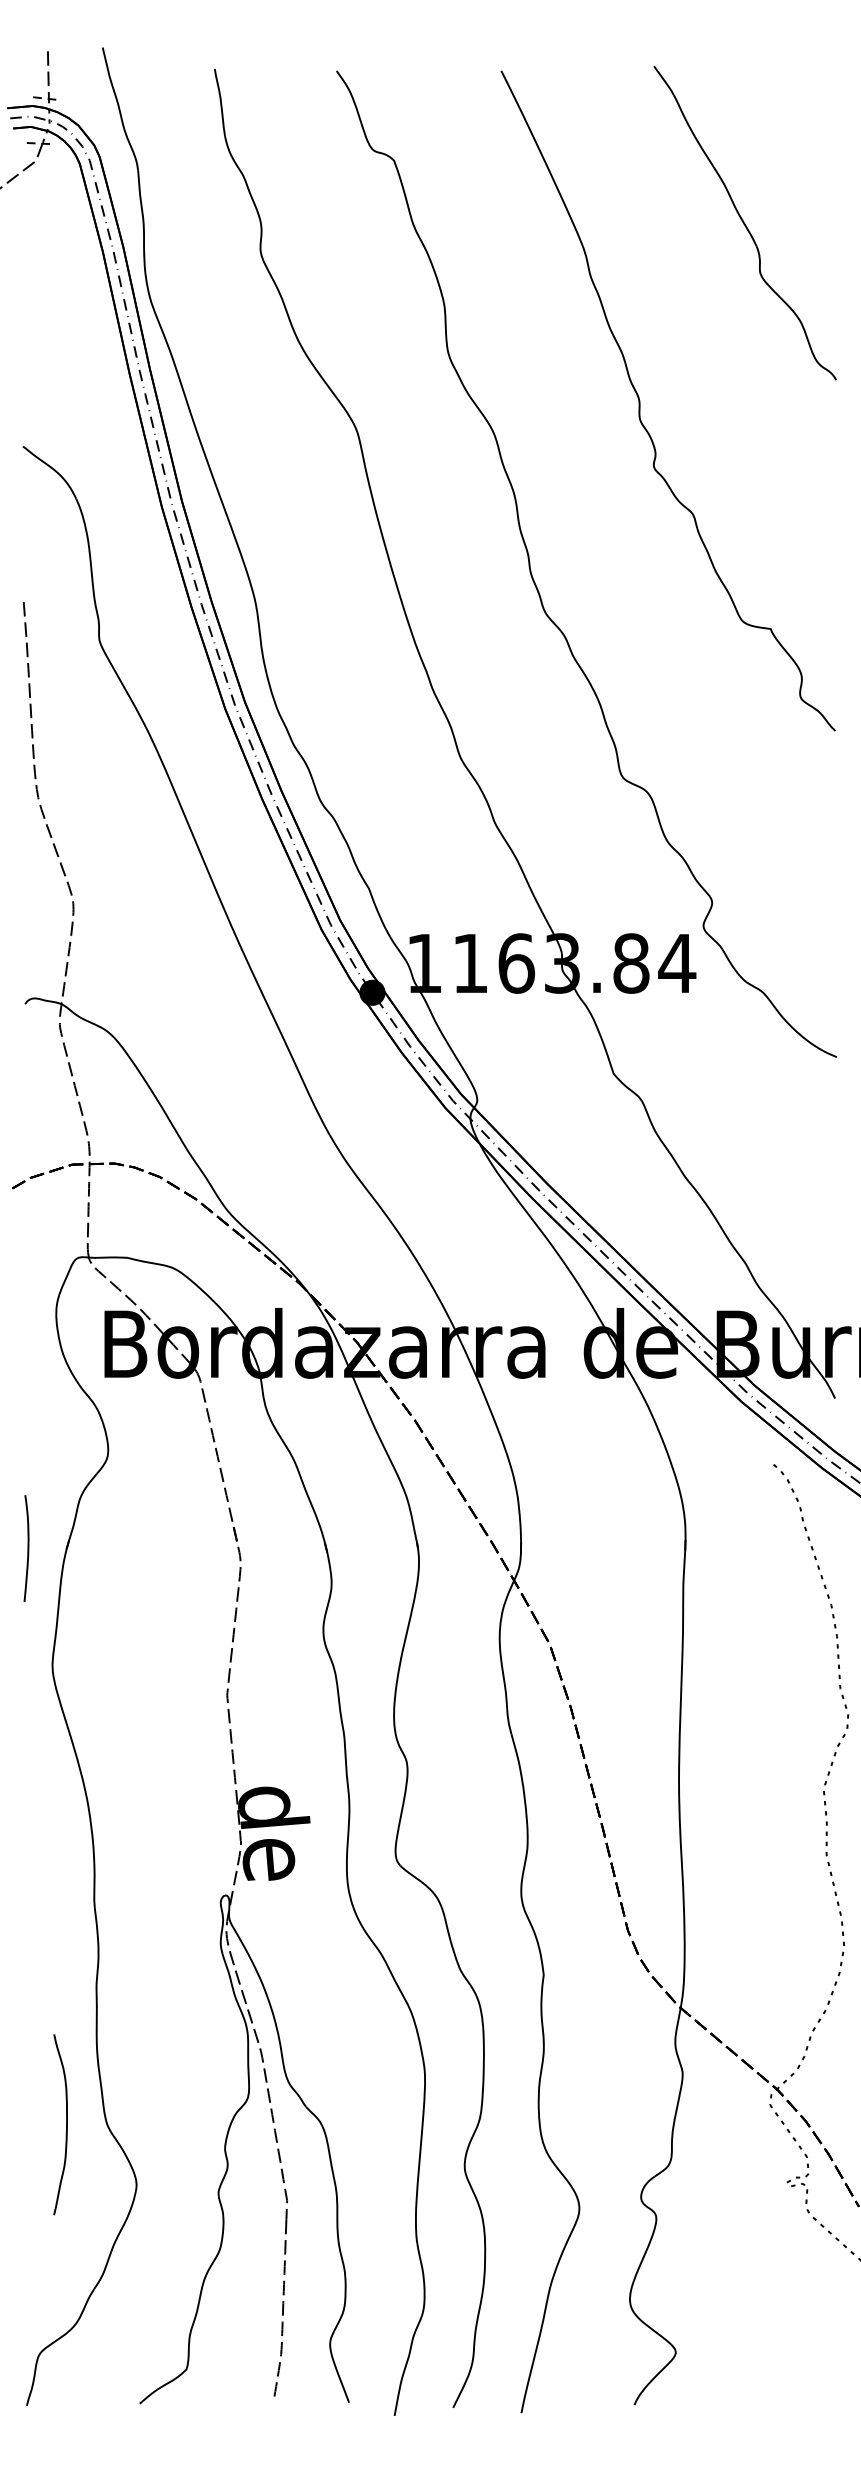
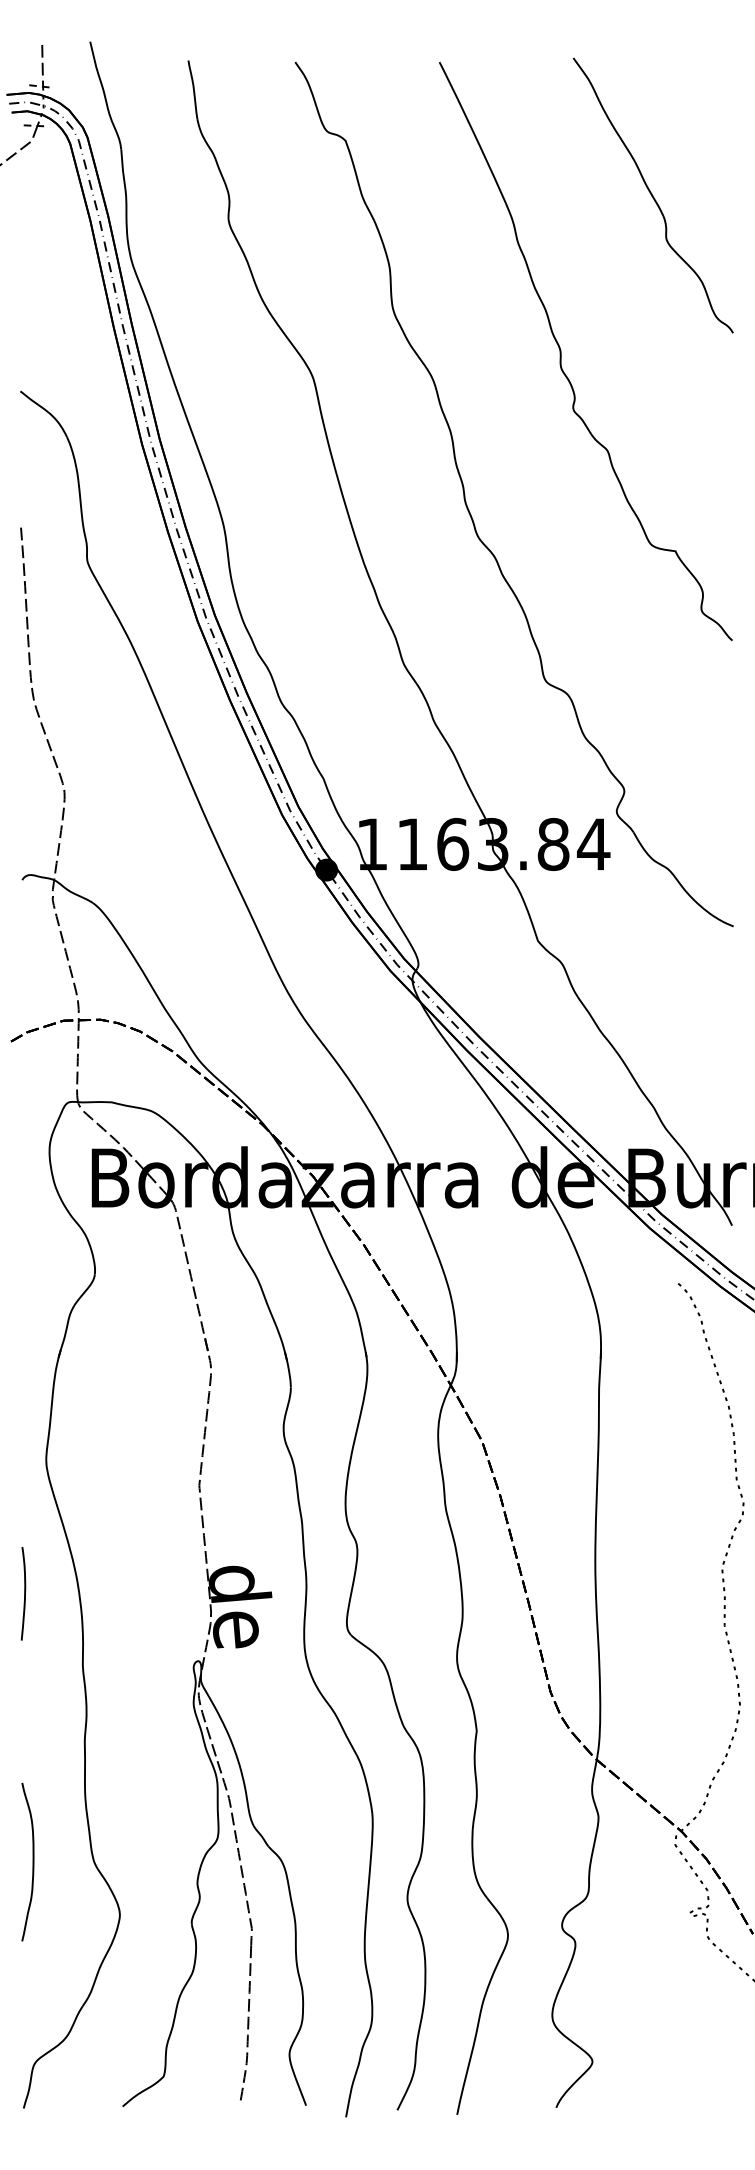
curve: (27, 1548) -> (24, 1593), moved
curve: (66, 2124) -> (33, 1861), moved

